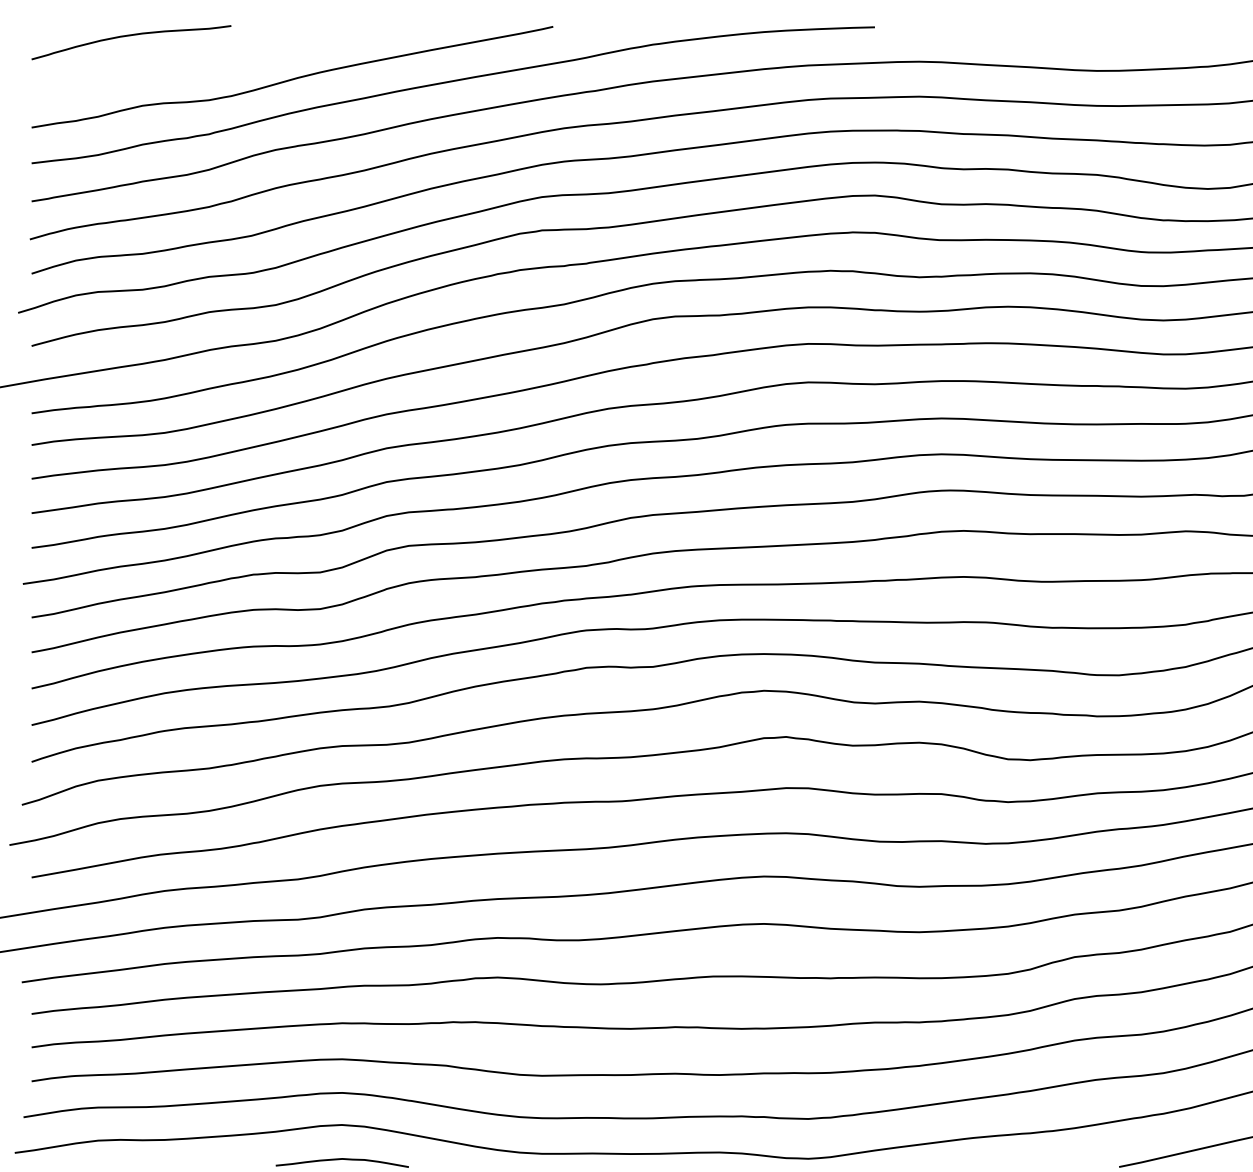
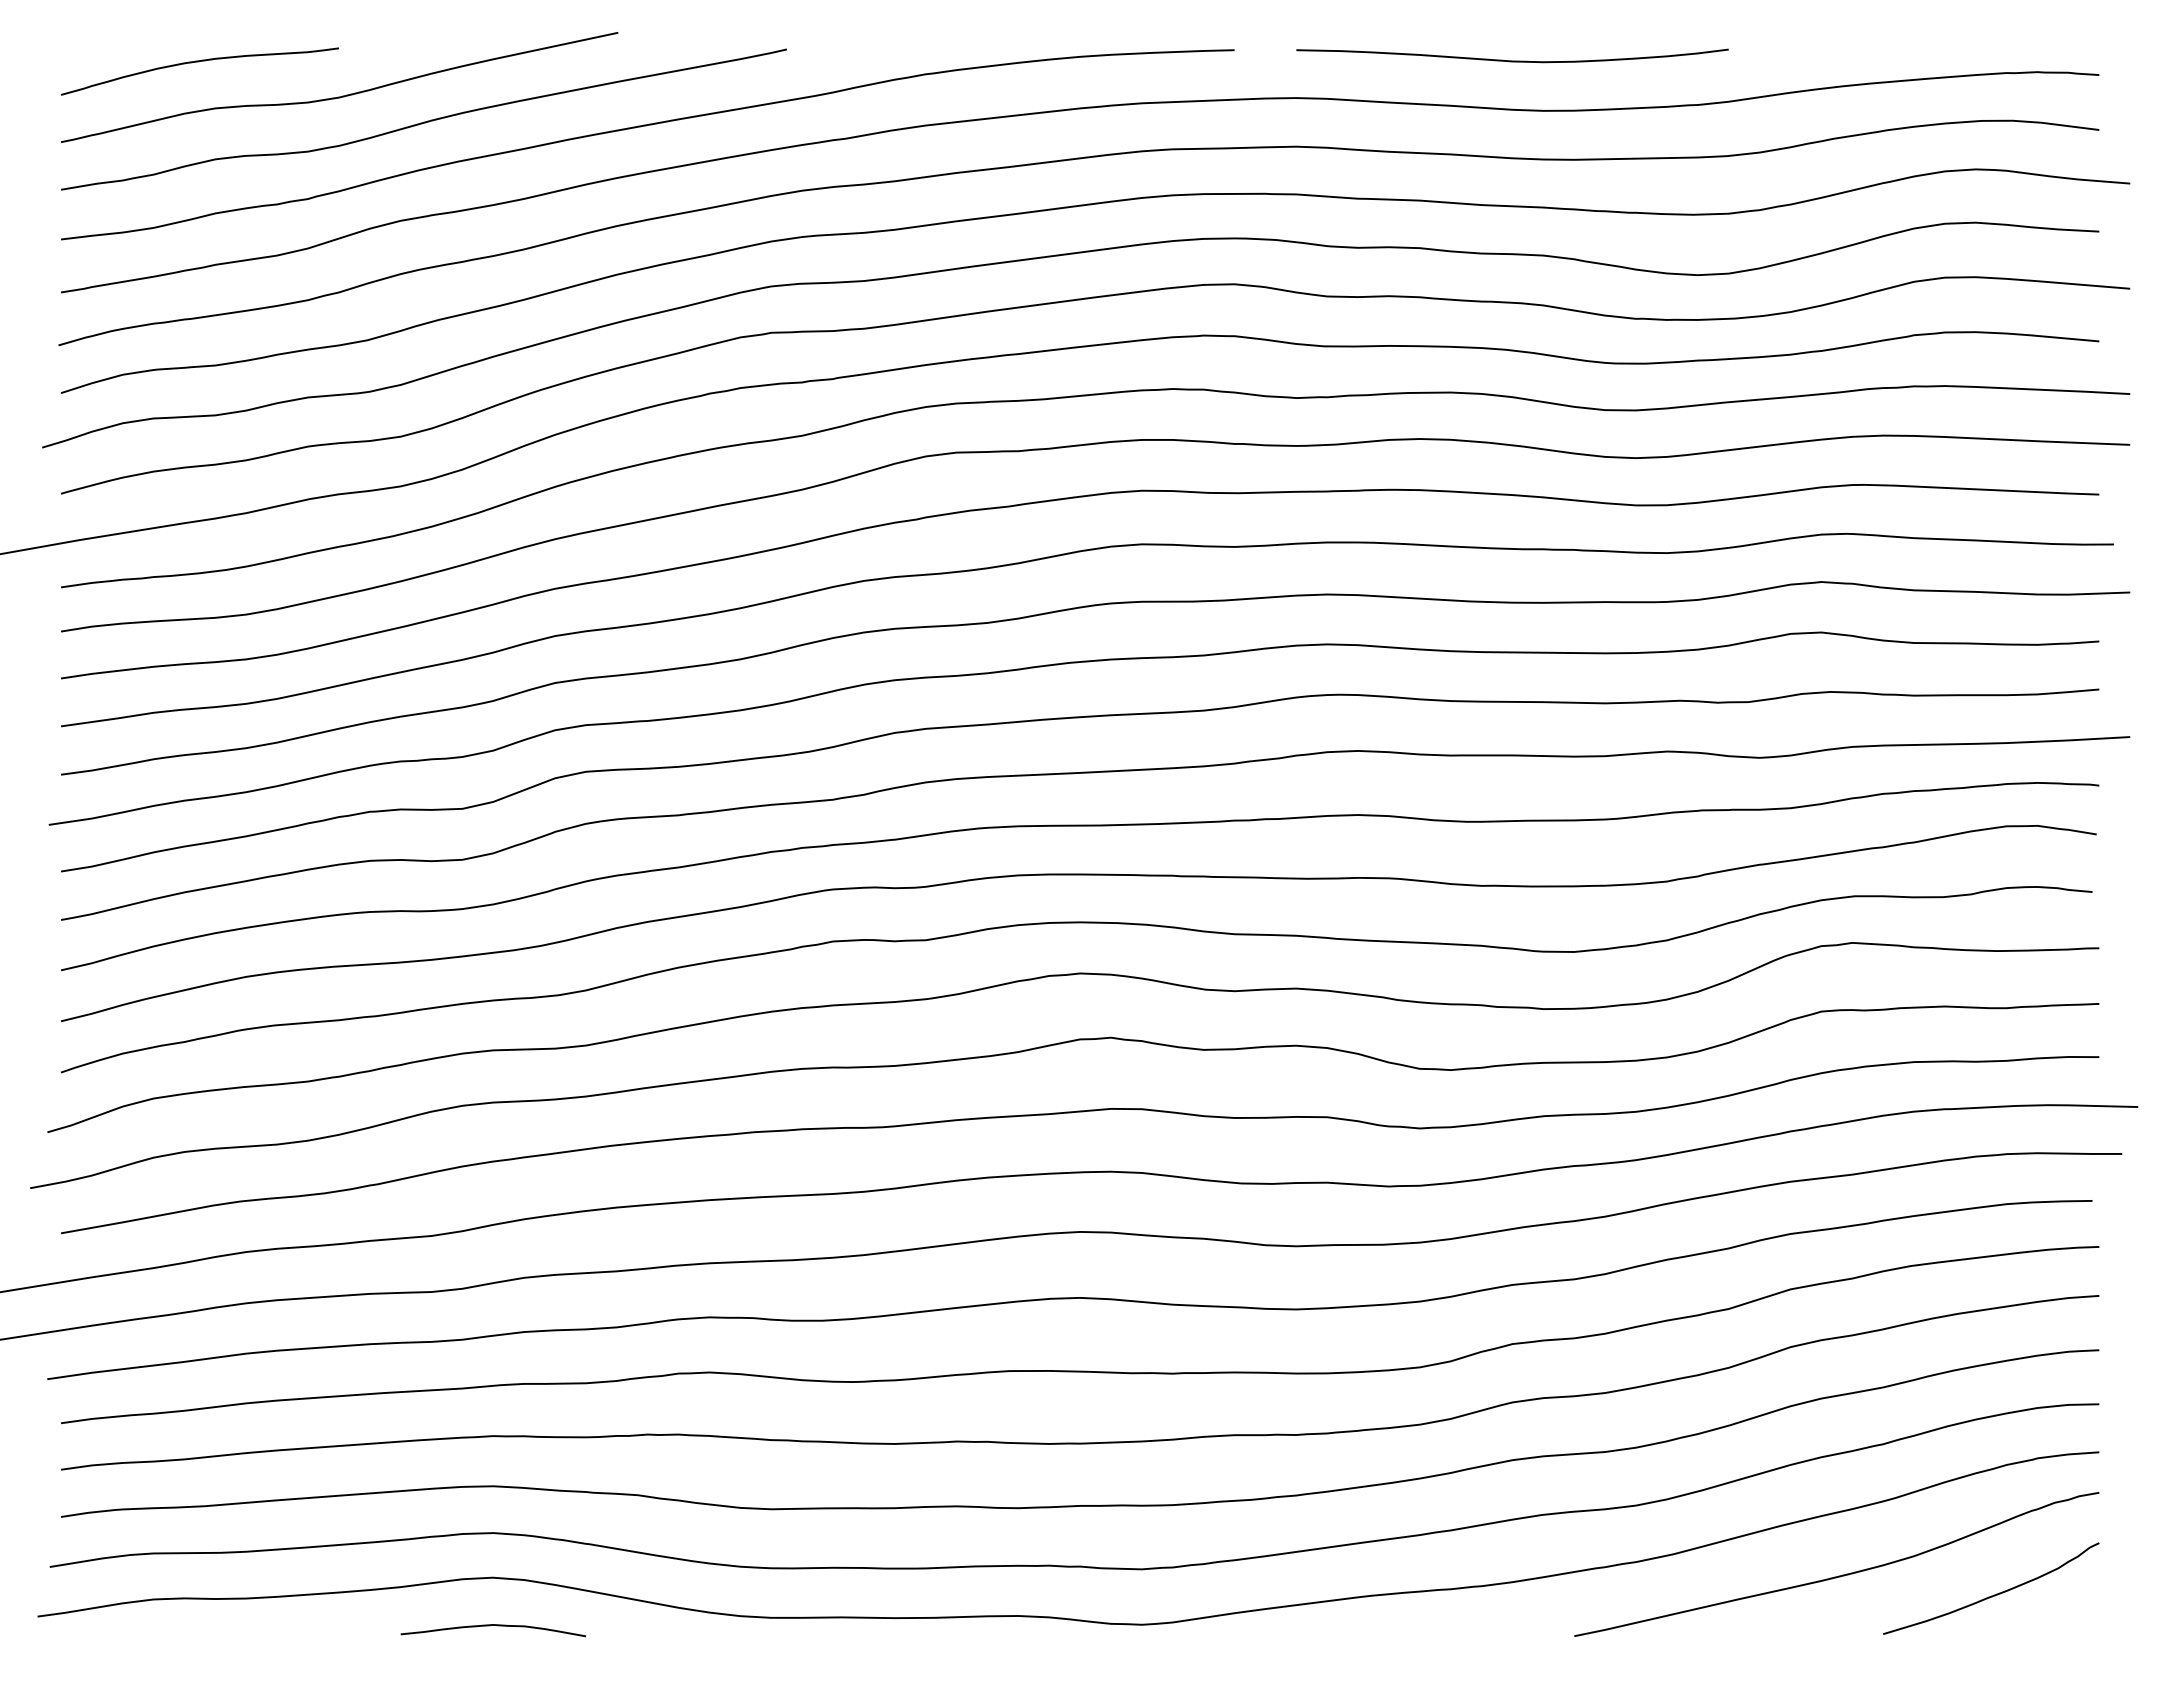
curve: (1074, 34) -> (1512, 60), added
curve: (233, 59) -> (342, 95), added

